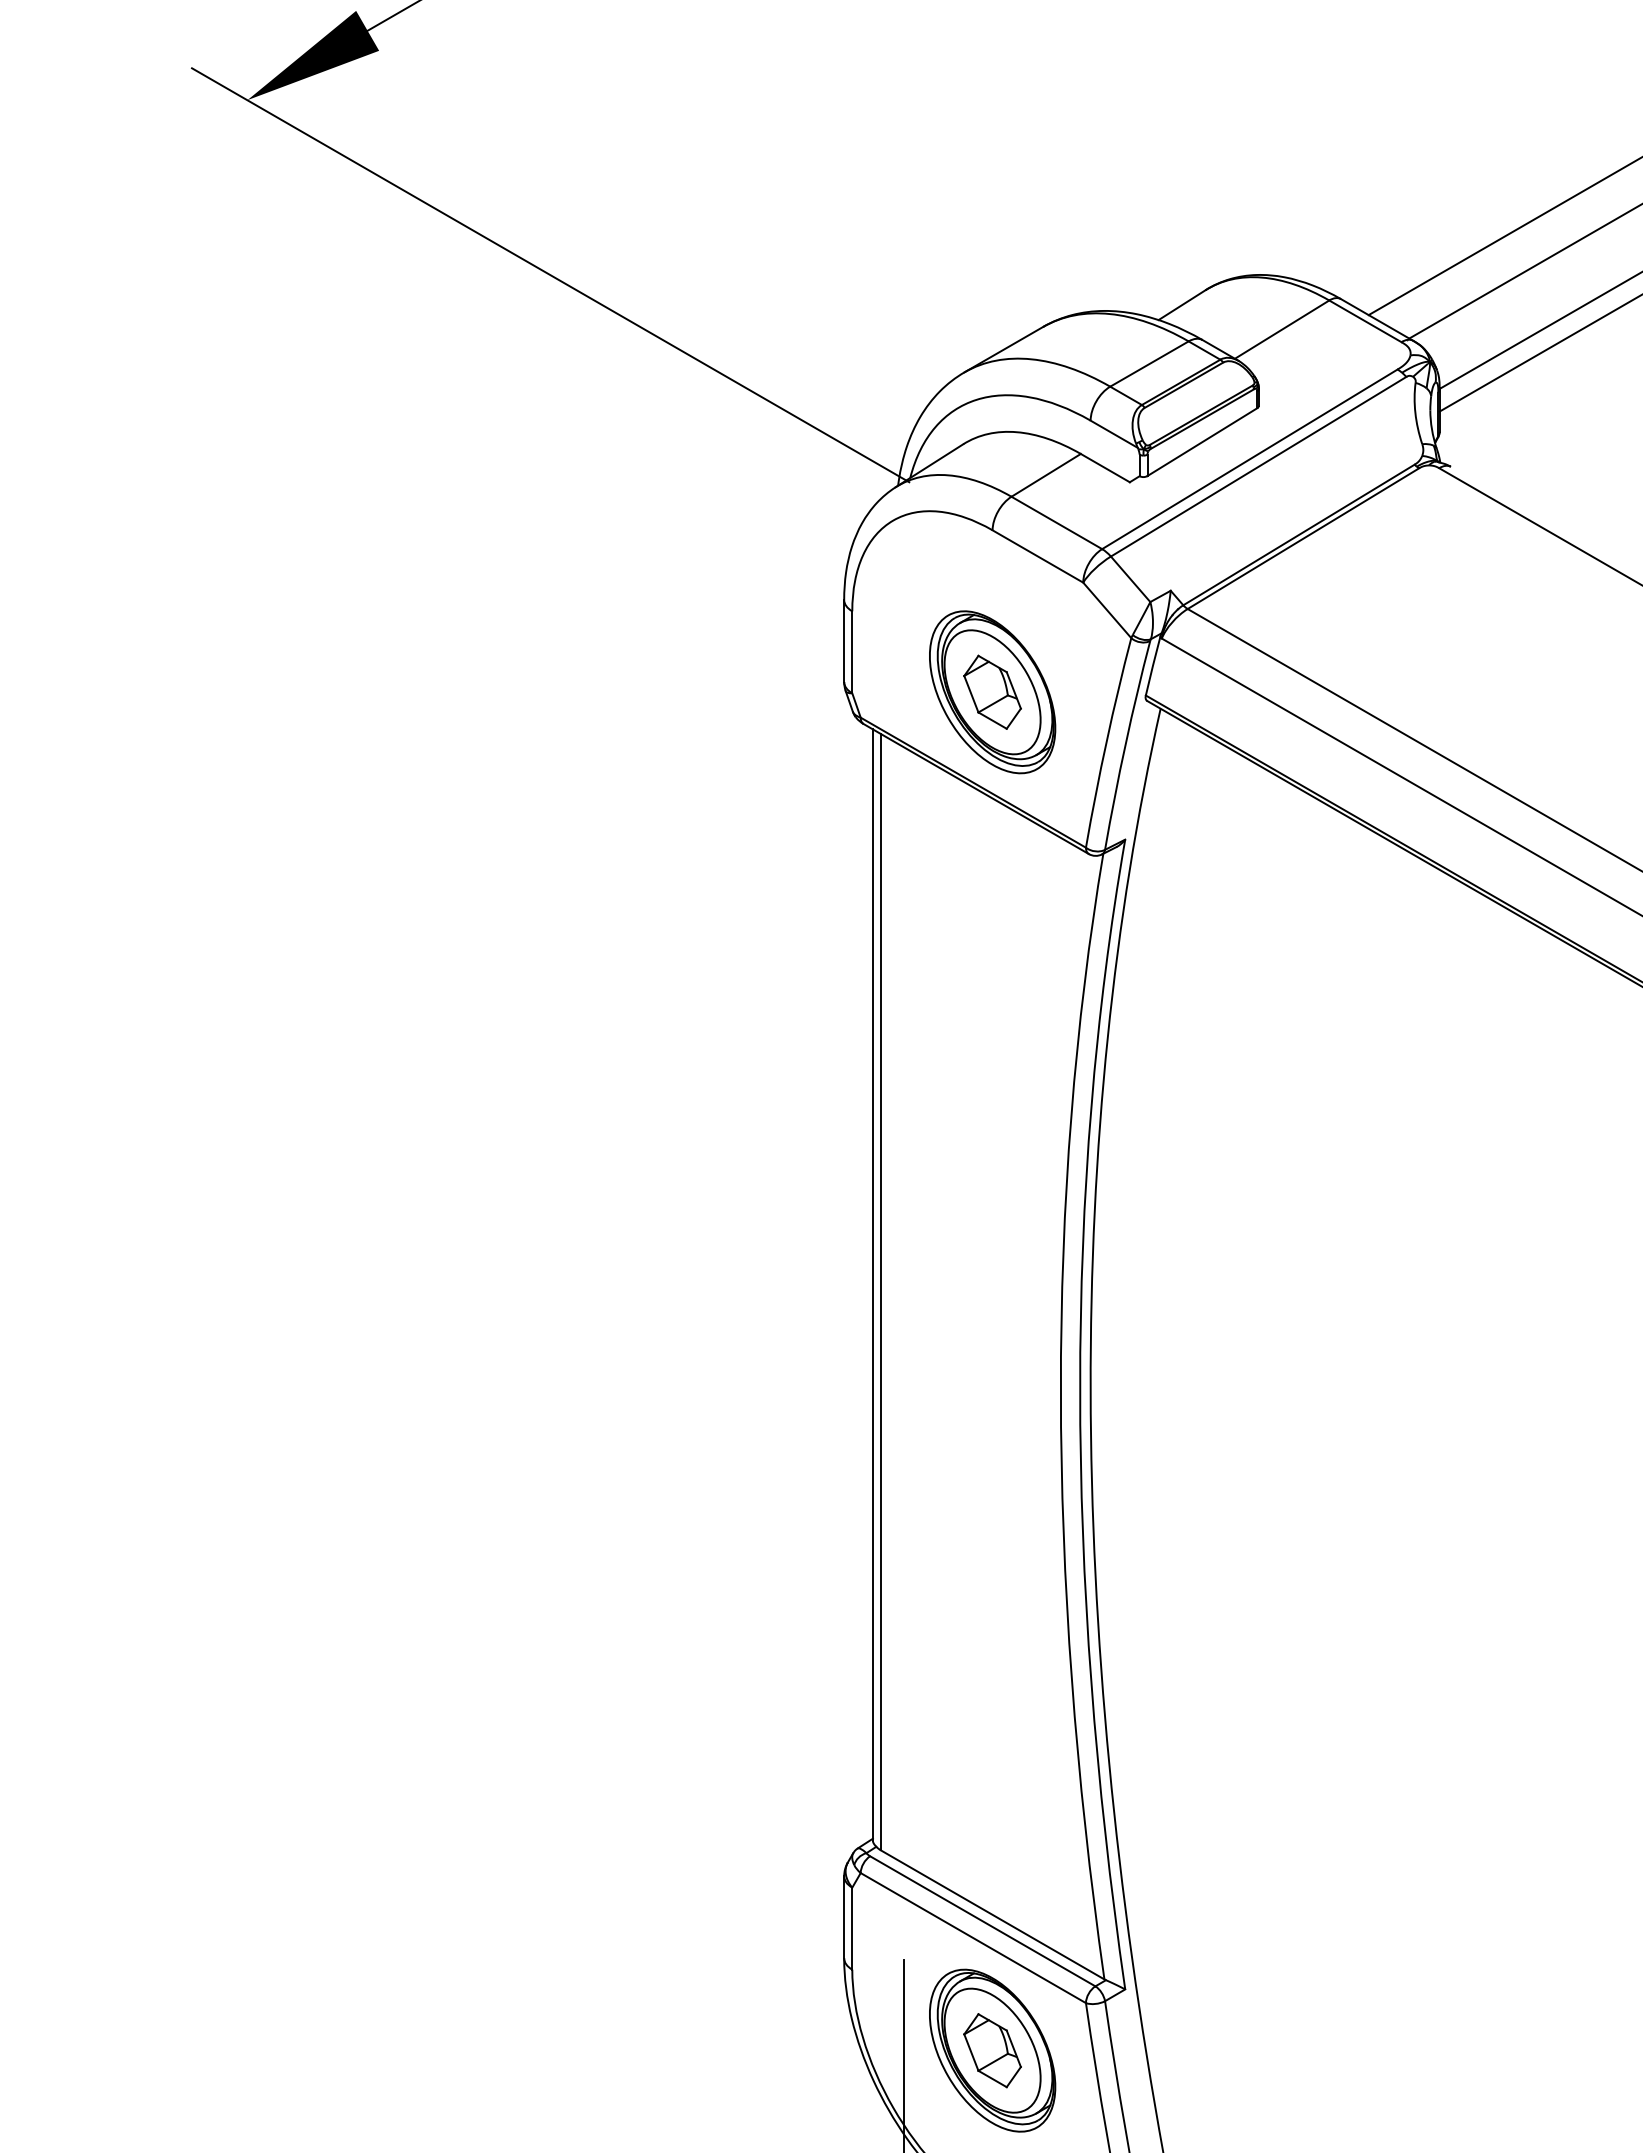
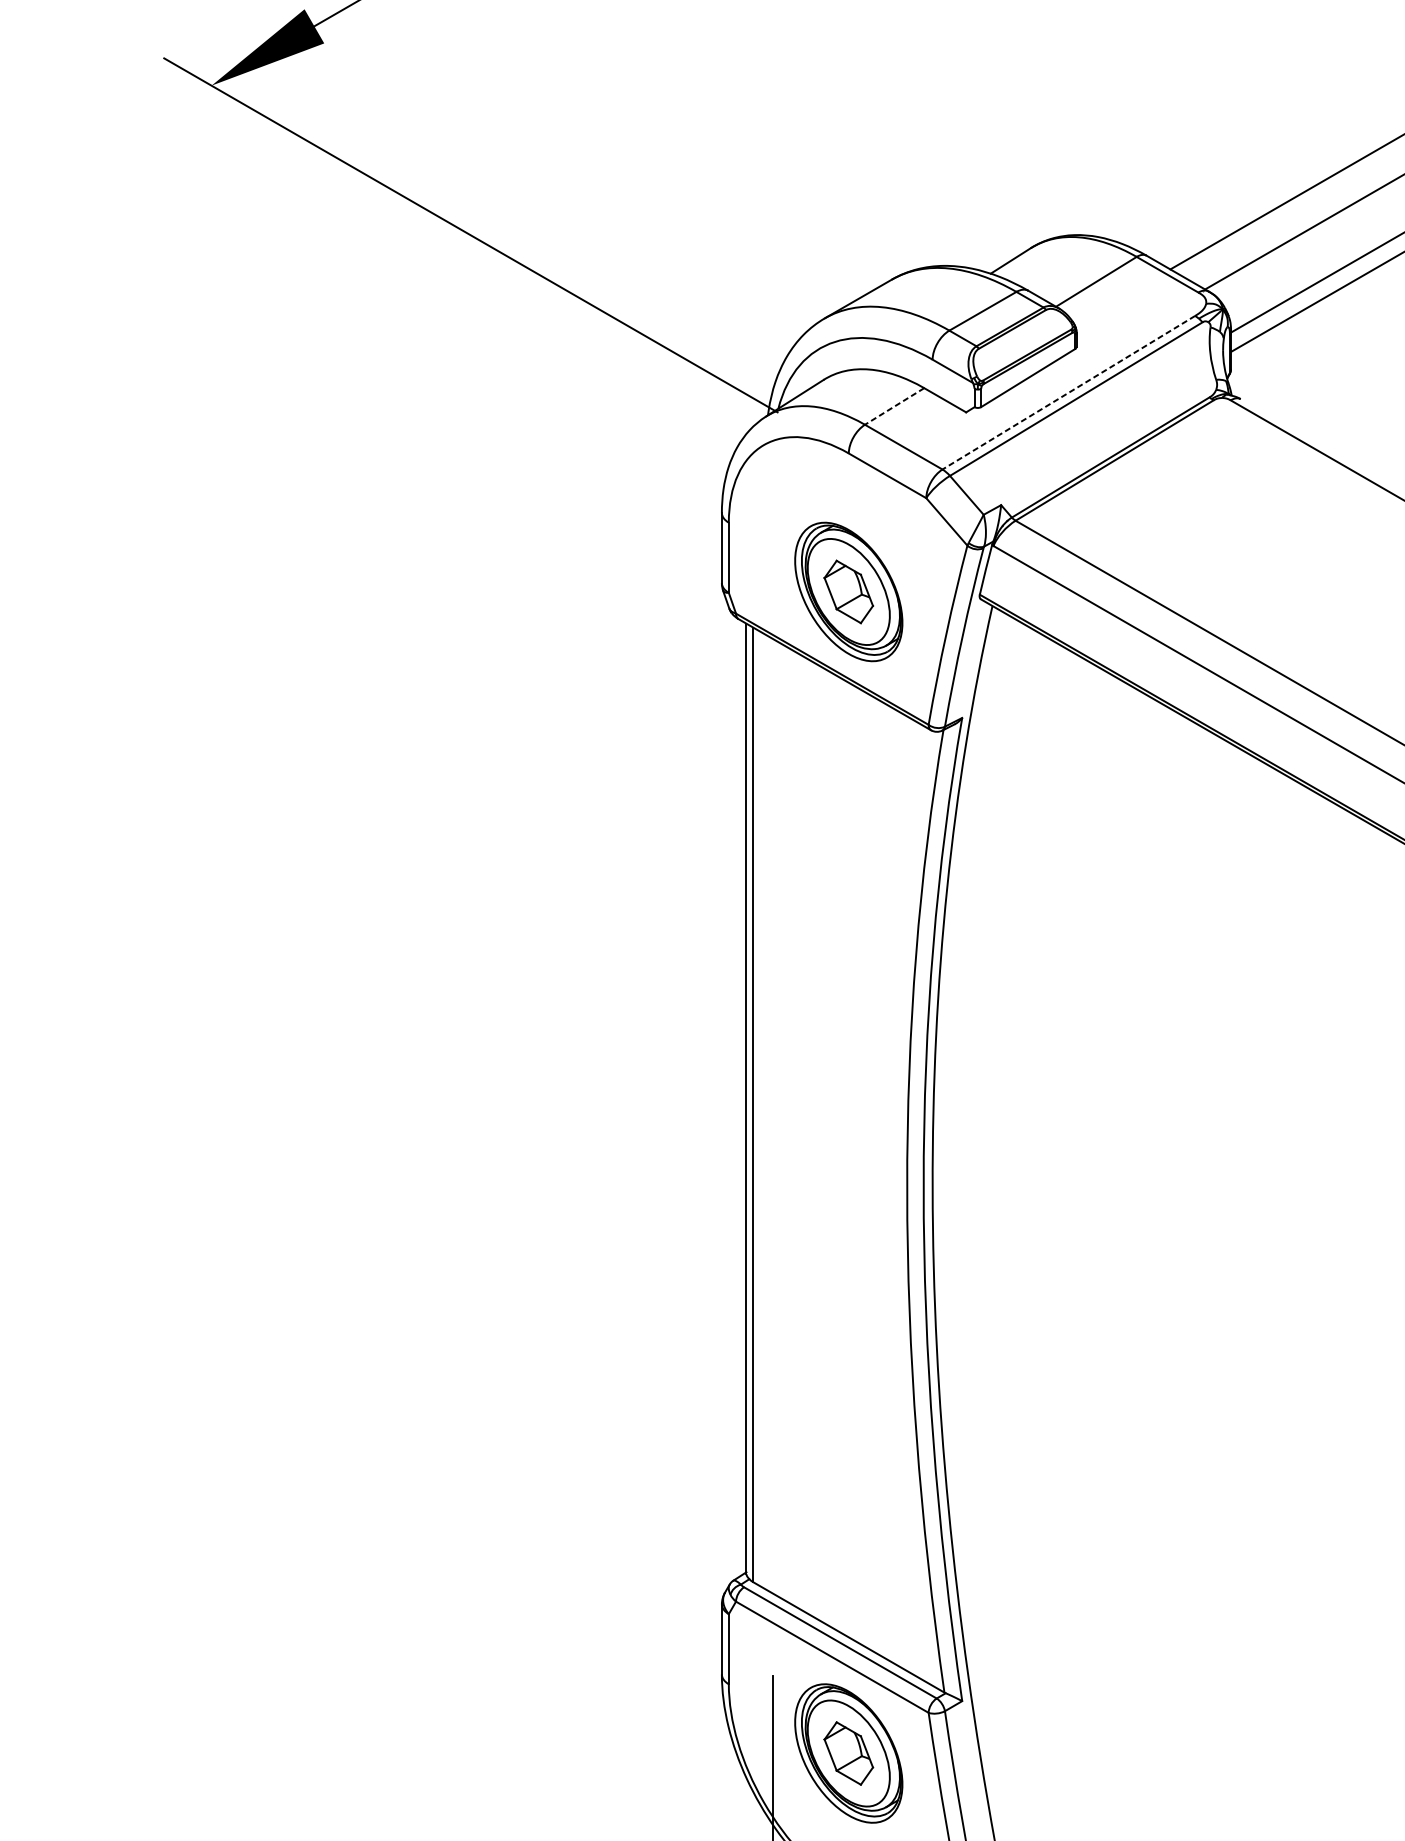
line: (1249, 459) -> (1068, 392), solid -> dashed
line: (1046, 475) -> (894, 406), solid -> dashed

